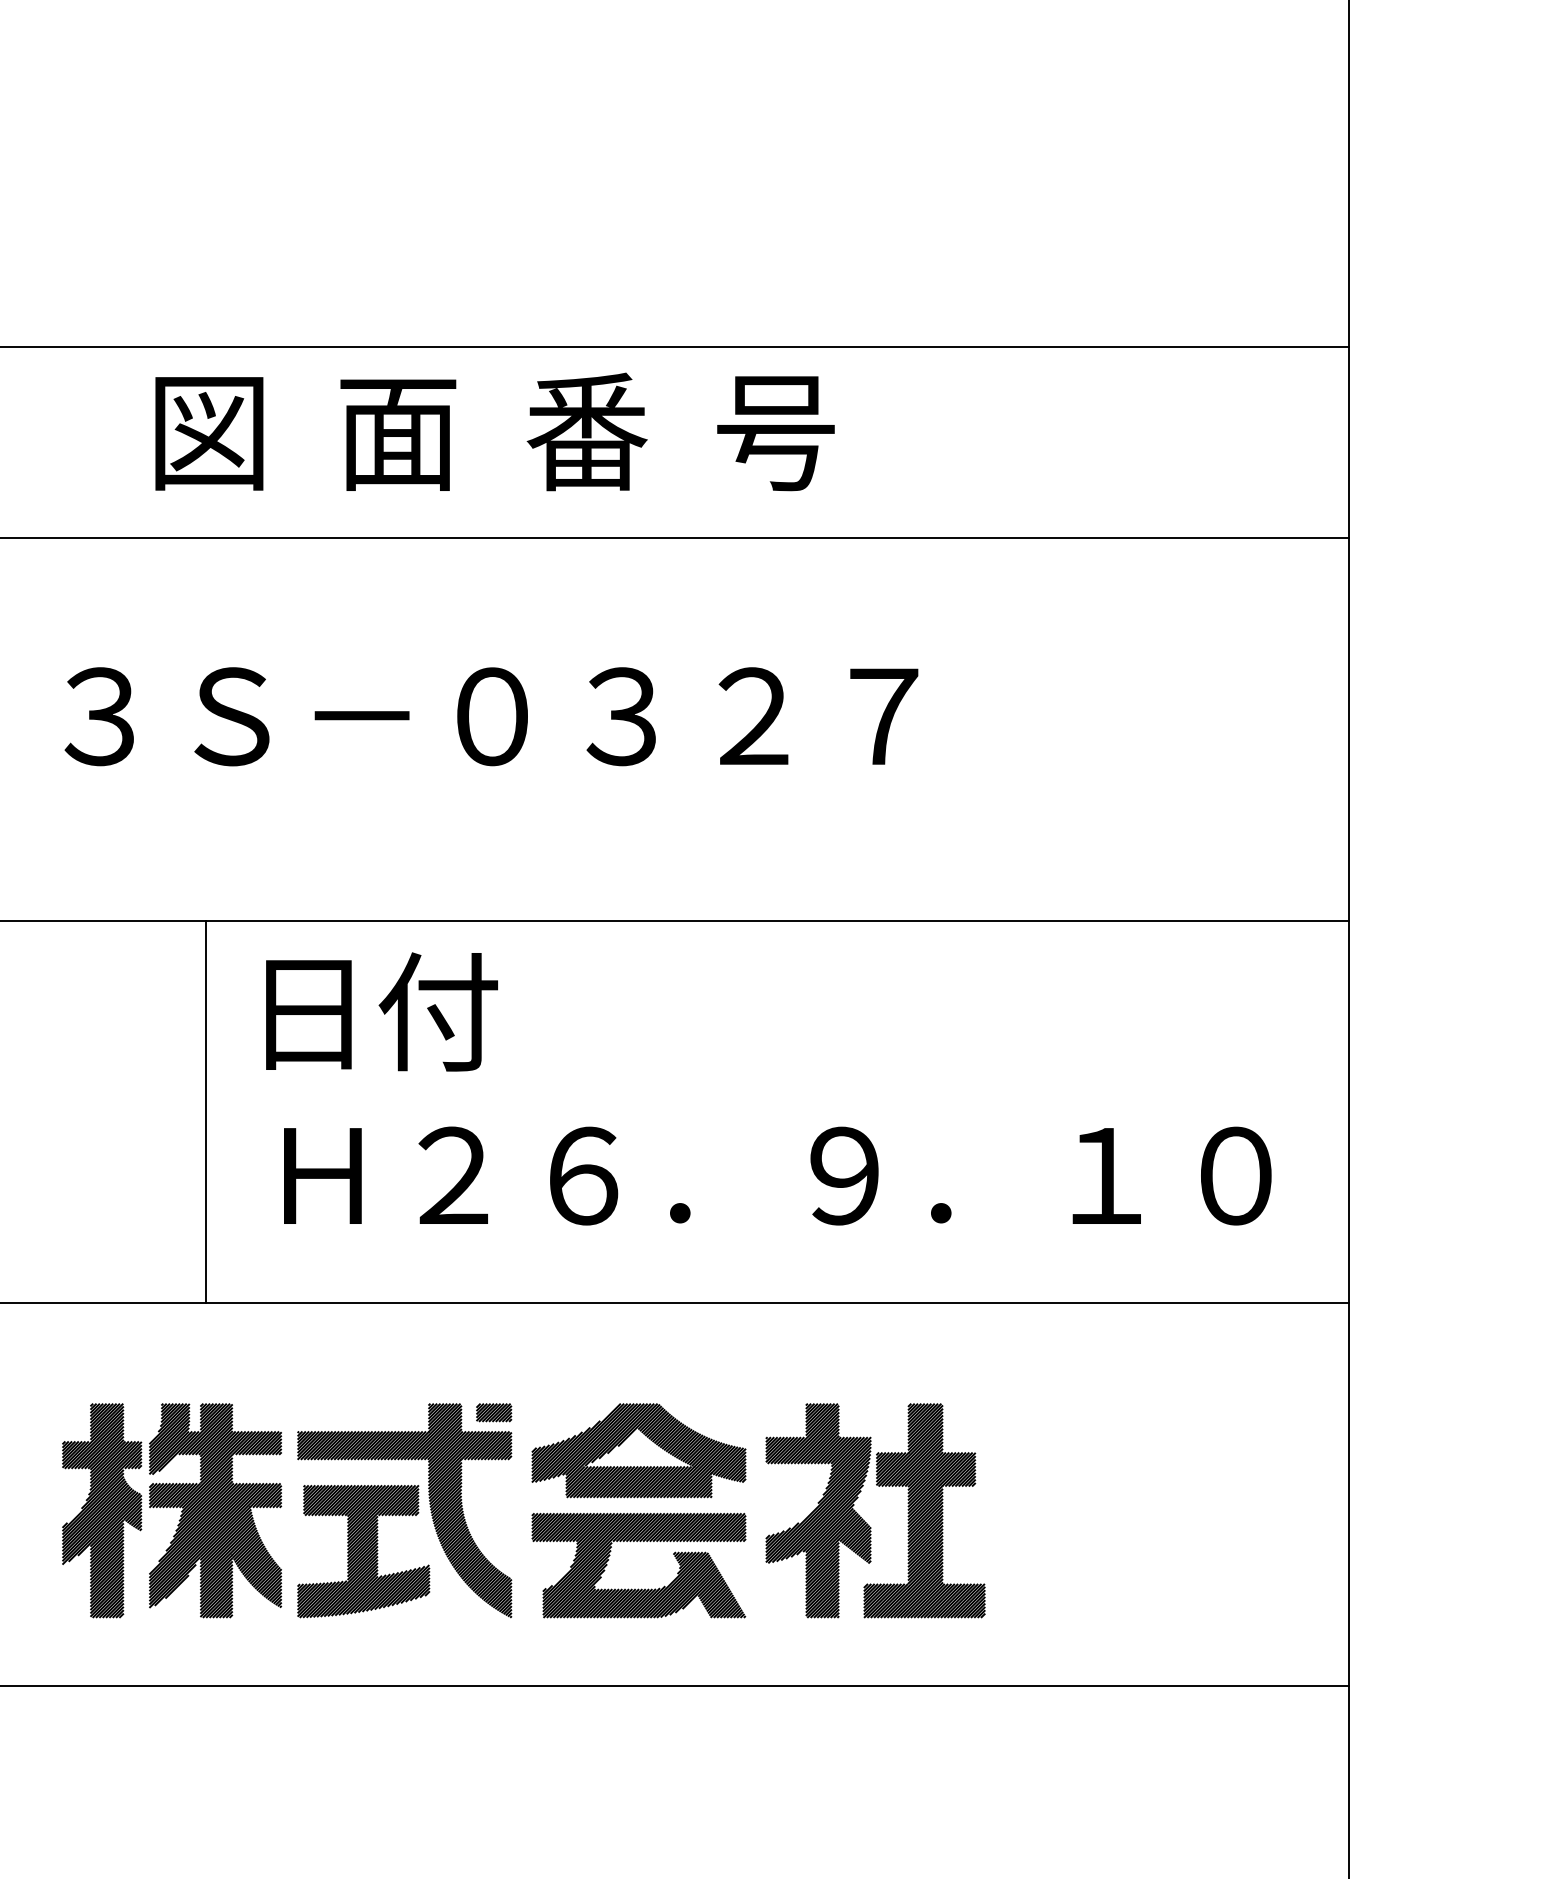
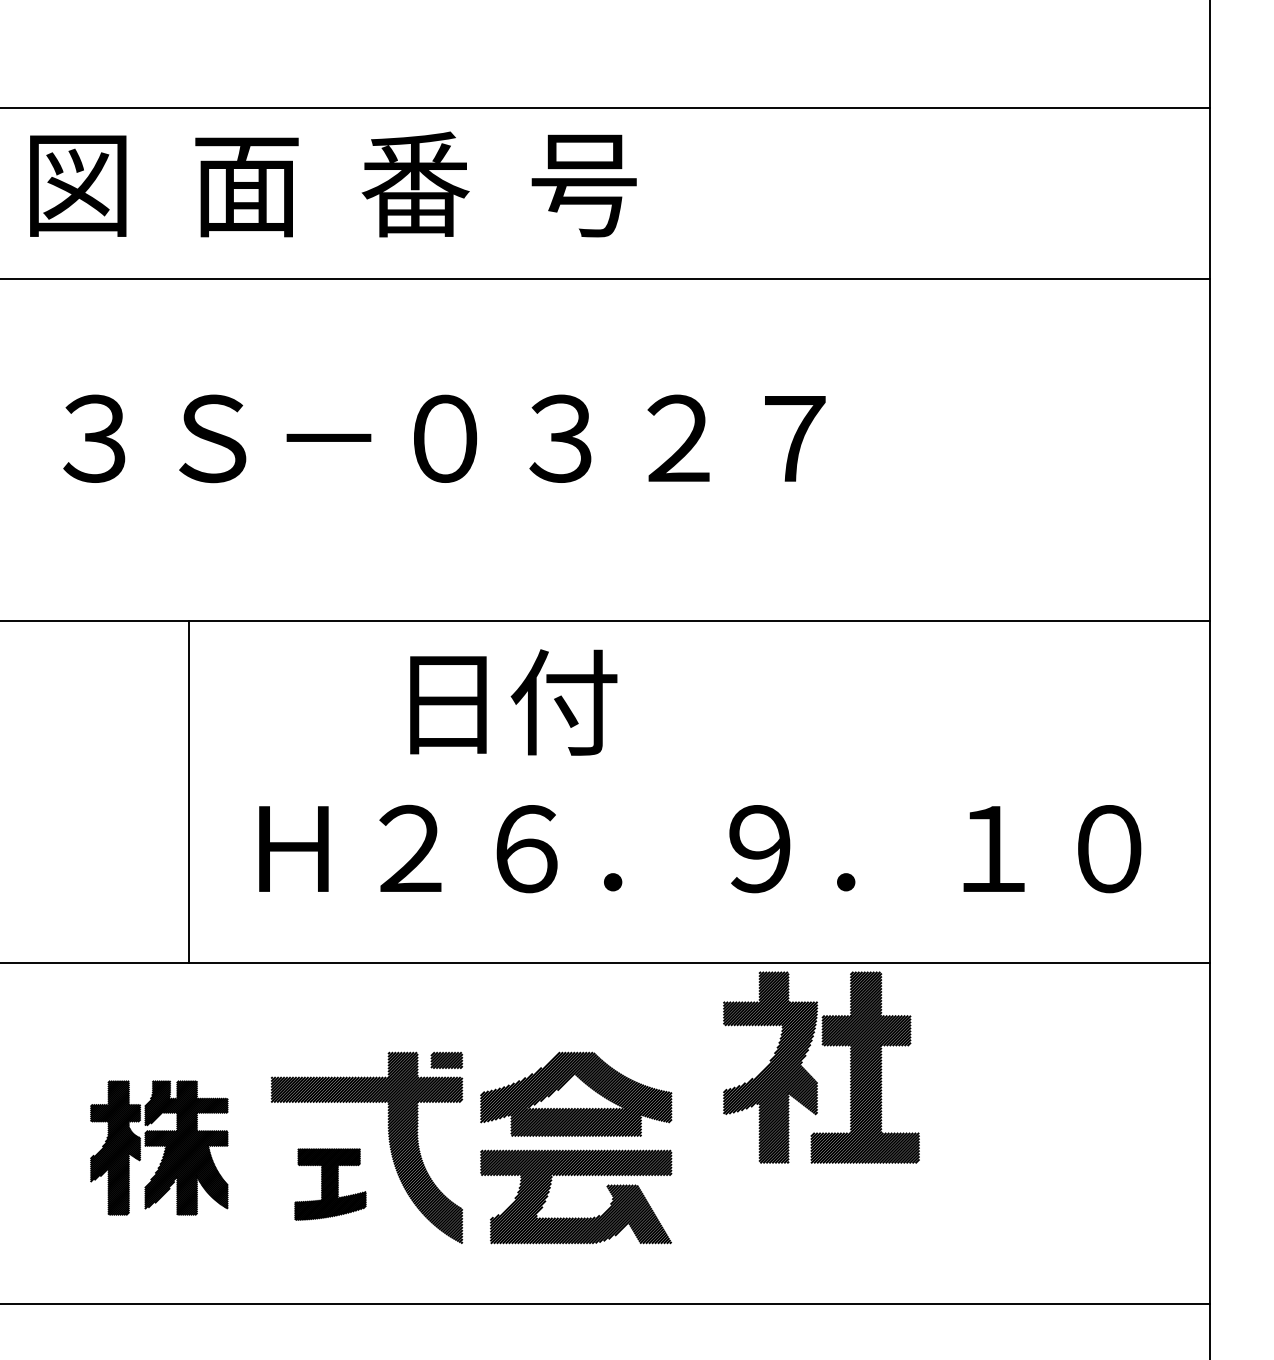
text: (494, 431) -> (332, 184), moved
text: (381, 1011) -> (513, 702), moved
part: (172, 1510) -> (159, 1147), size x0.7
part: (864, 1520) -> (811, 1076), moved
part: (363, 1551) -> (330, 1184), size x0.6

